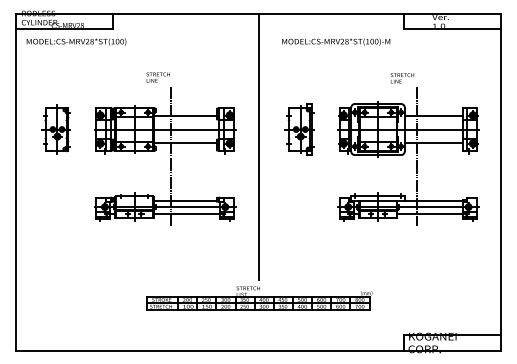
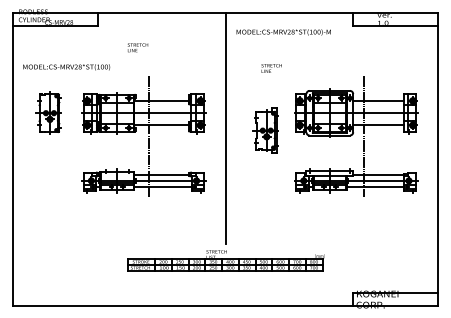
text: (76, 41) -> (66, 66), moved
text: (336, 41) -> (283, 31), moved
text: (157, 77) -> (137, 47), moved
text: (402, 78) -> (271, 68), moved
part: (299, 129) -> (265, 130), moved

